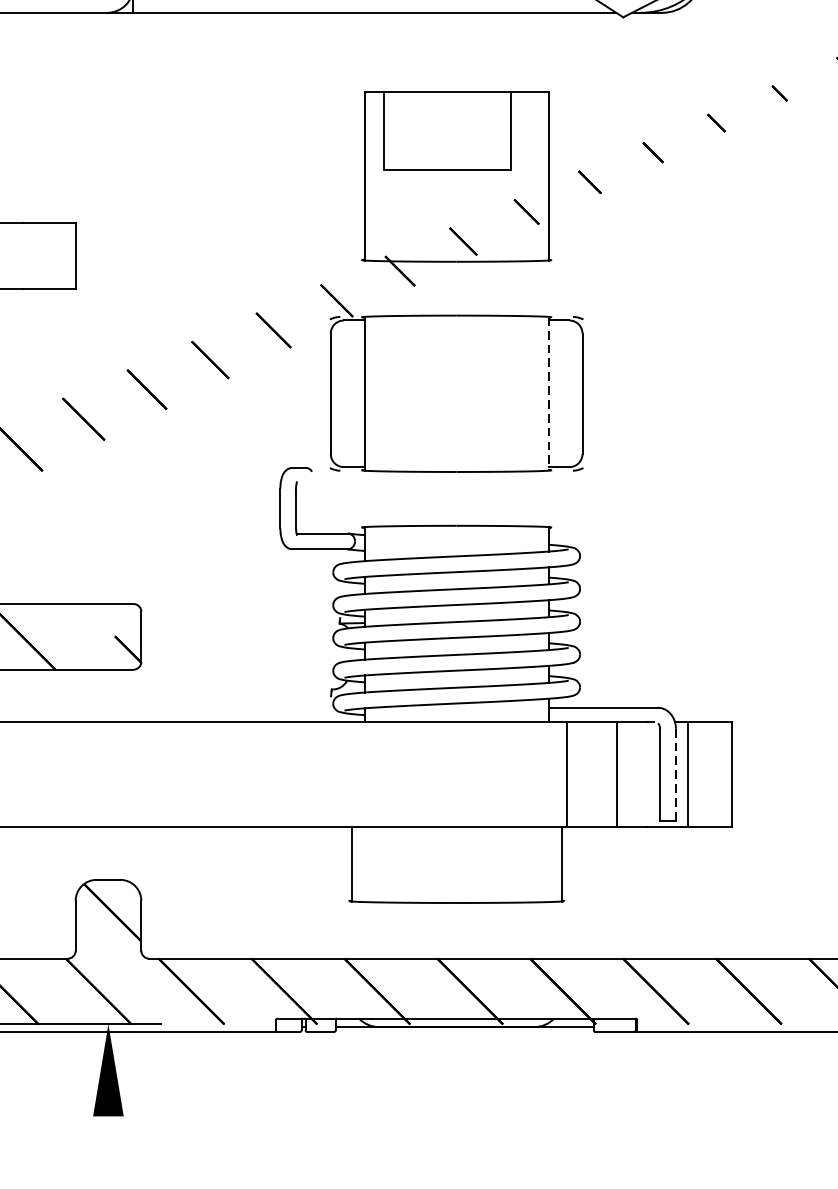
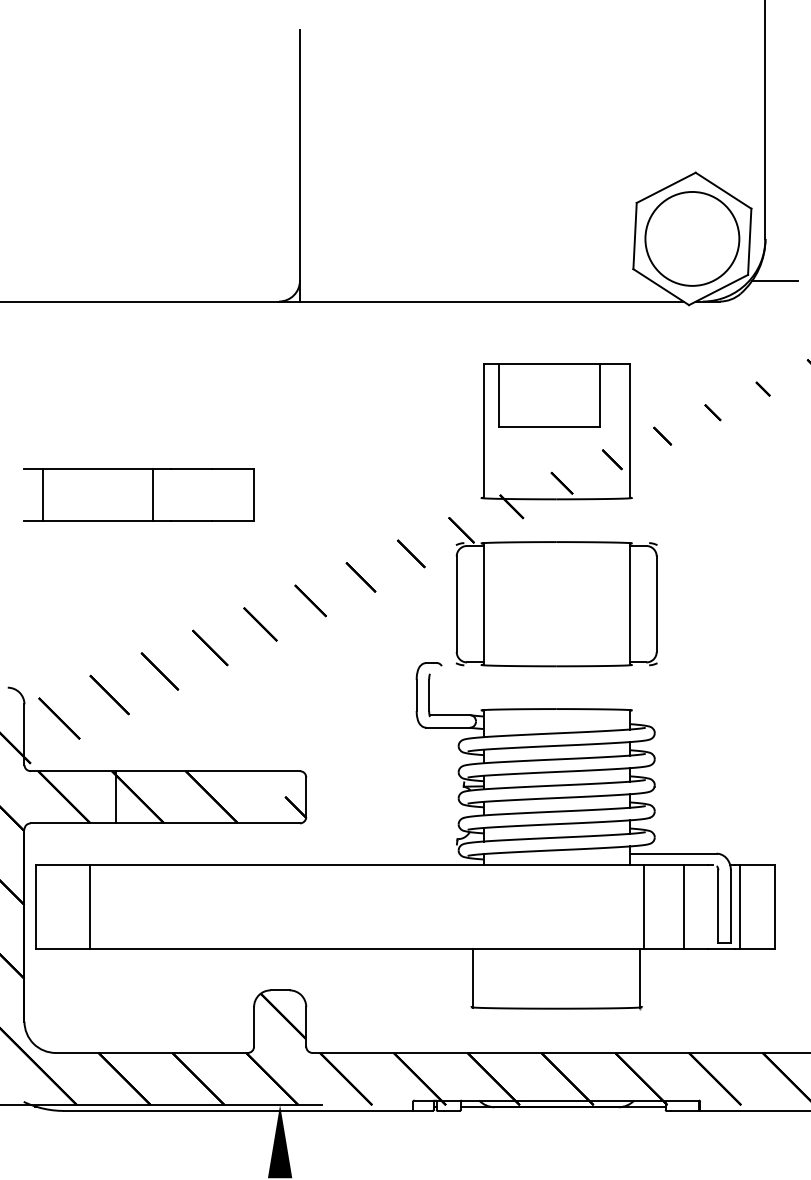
line: (548, 394) -> (629, 604), dashed -> solid
line: (675, 774) -> (730, 906), dashed -> solid

